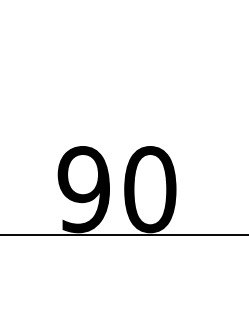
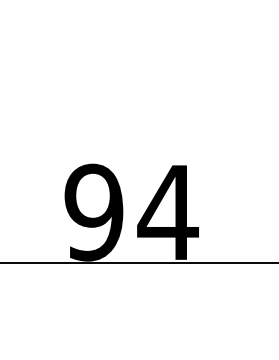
text: (149, 189) -> (167, 212), 90 -> 94

